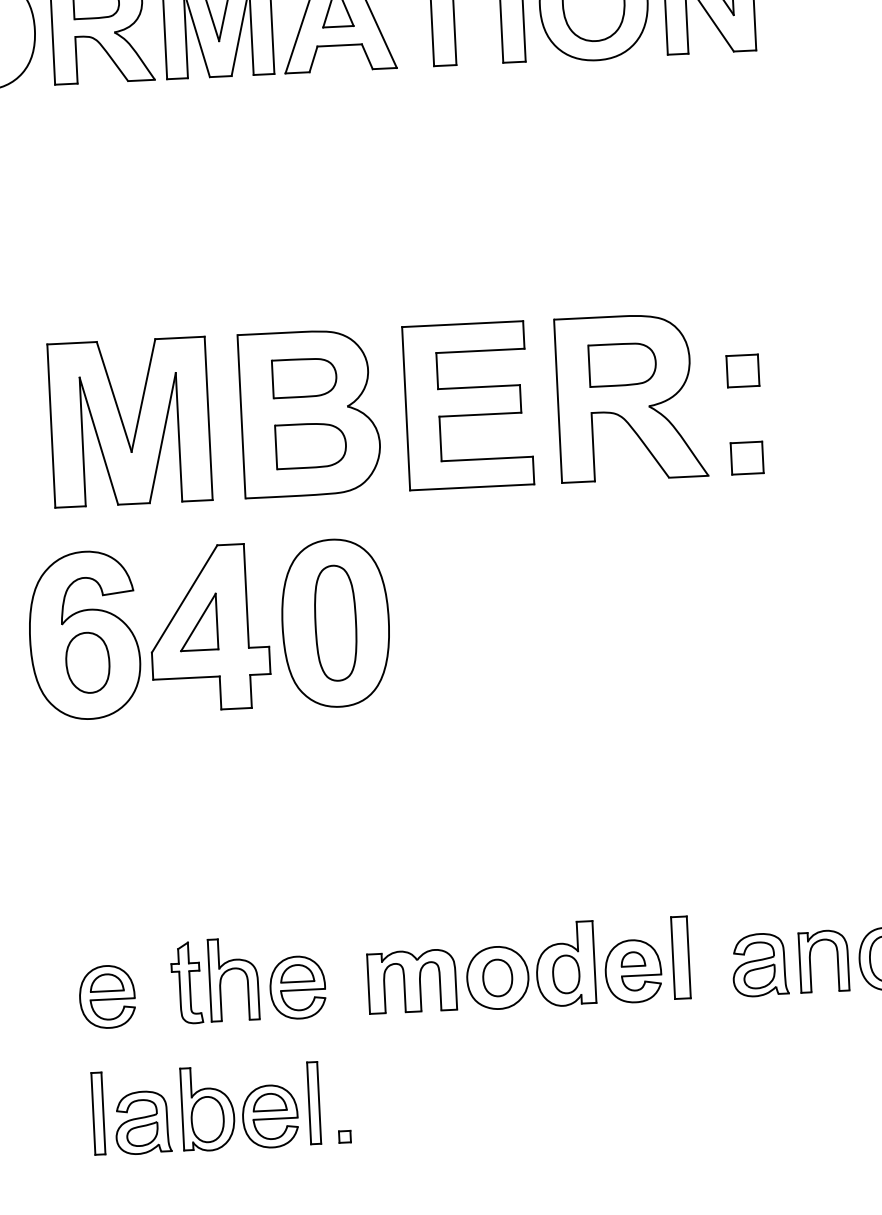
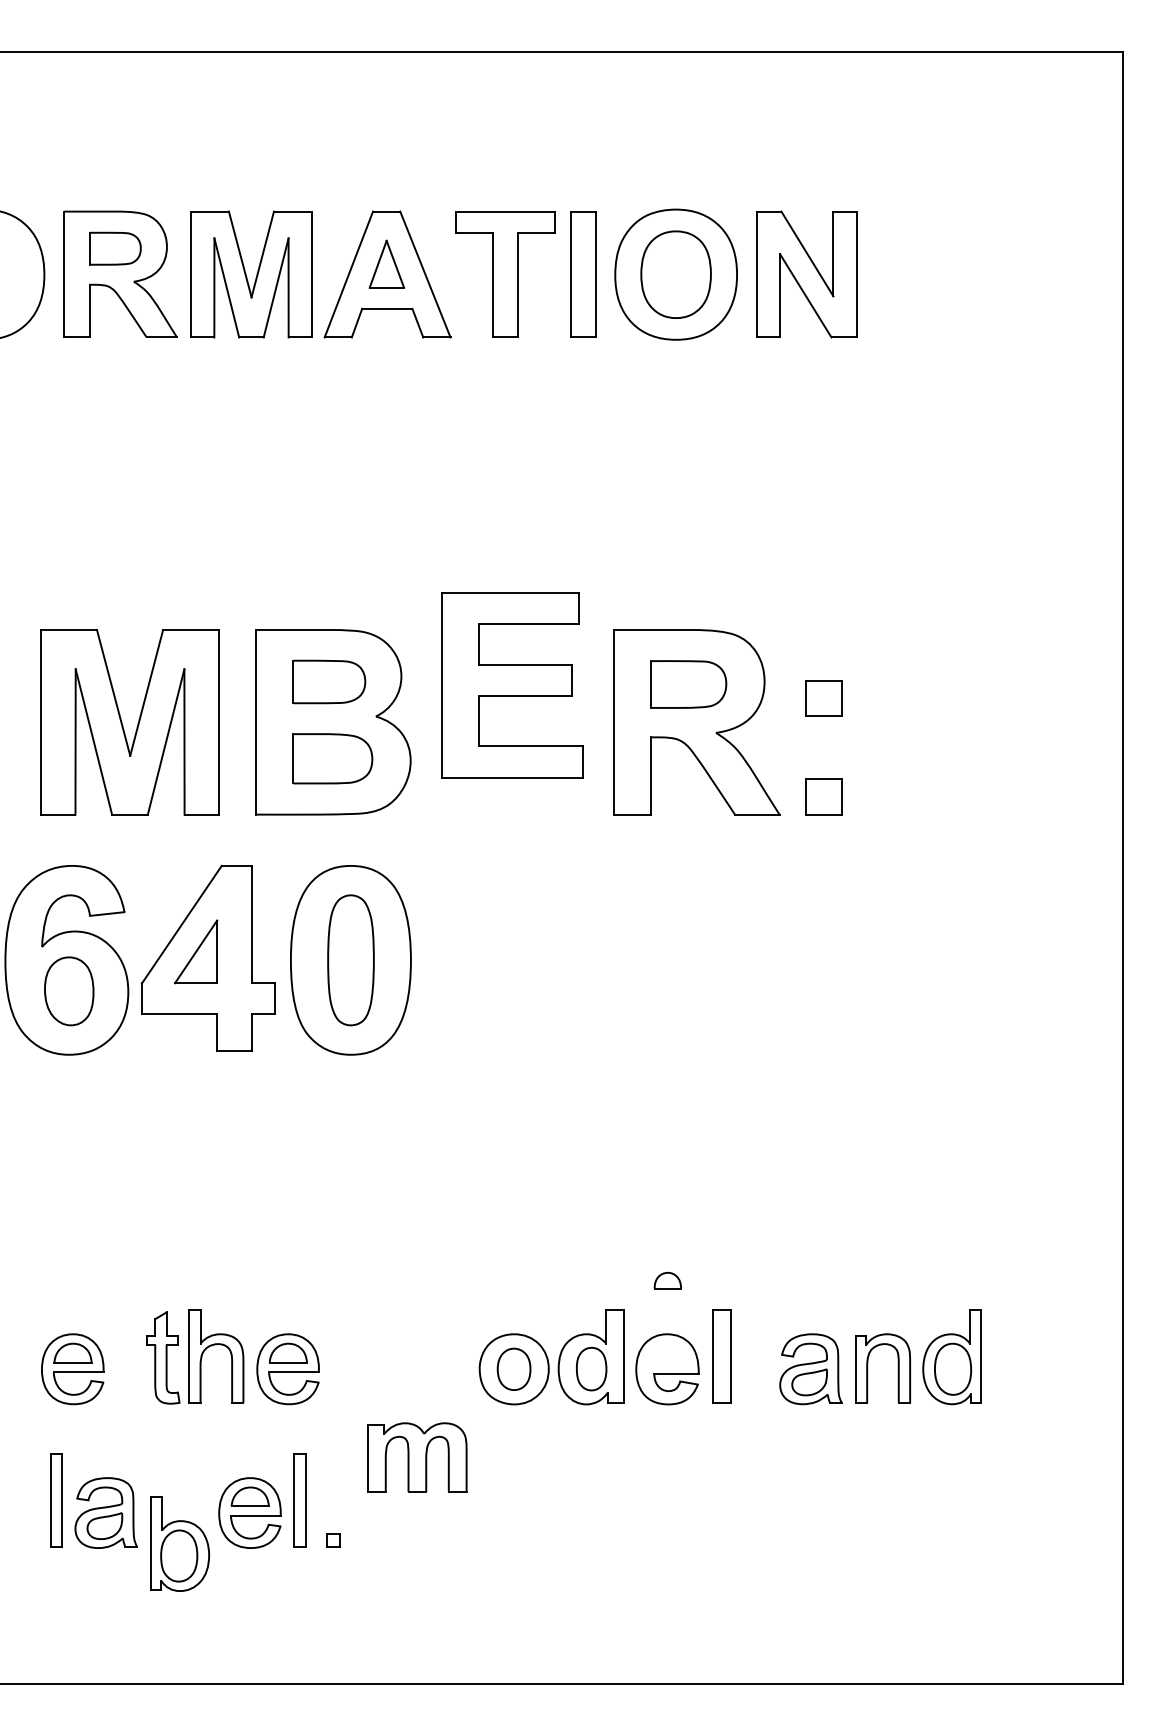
part: (468, 405) -> (512, 685), moved
part: (632, 959) -> (667, 1280), moved
part: (412, 981) -> (417, 1457), moved
part: (207, 1108) -> (179, 1543), moved

